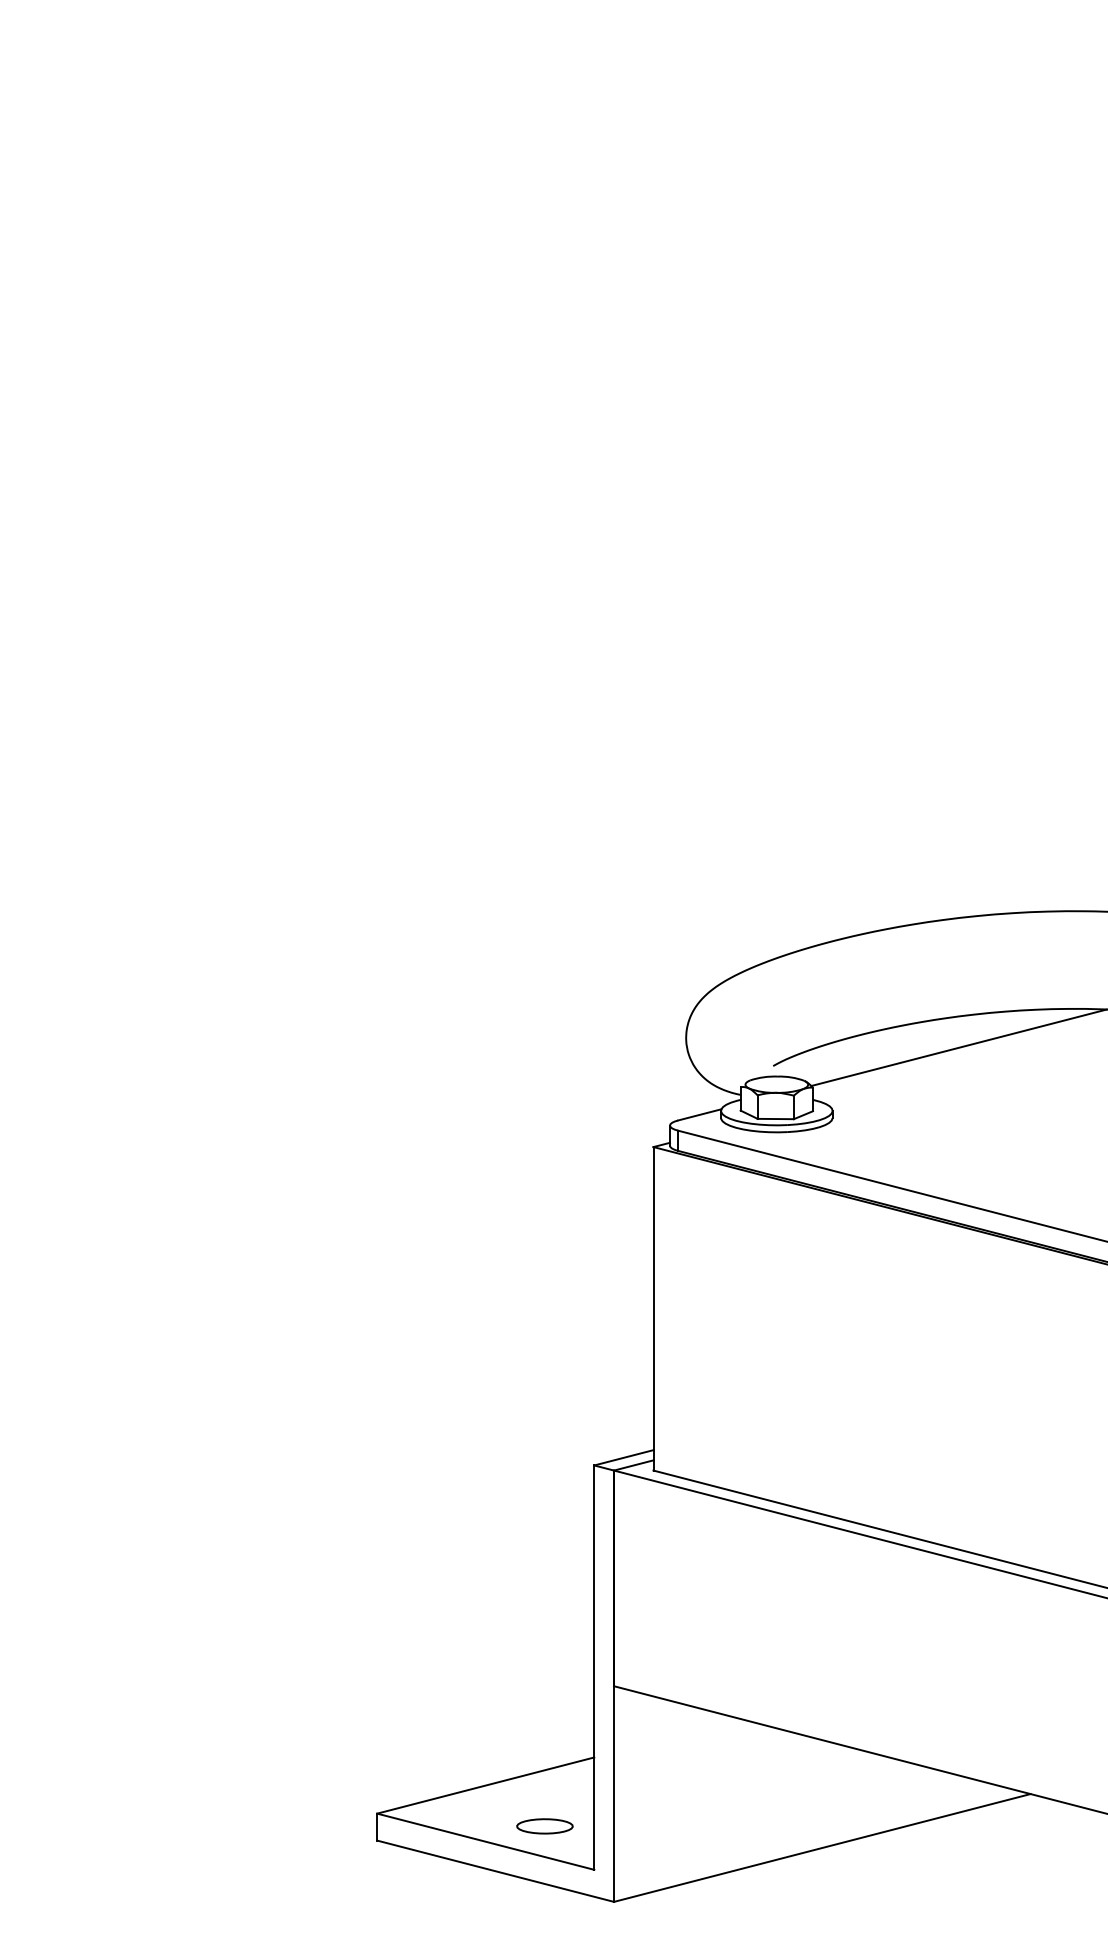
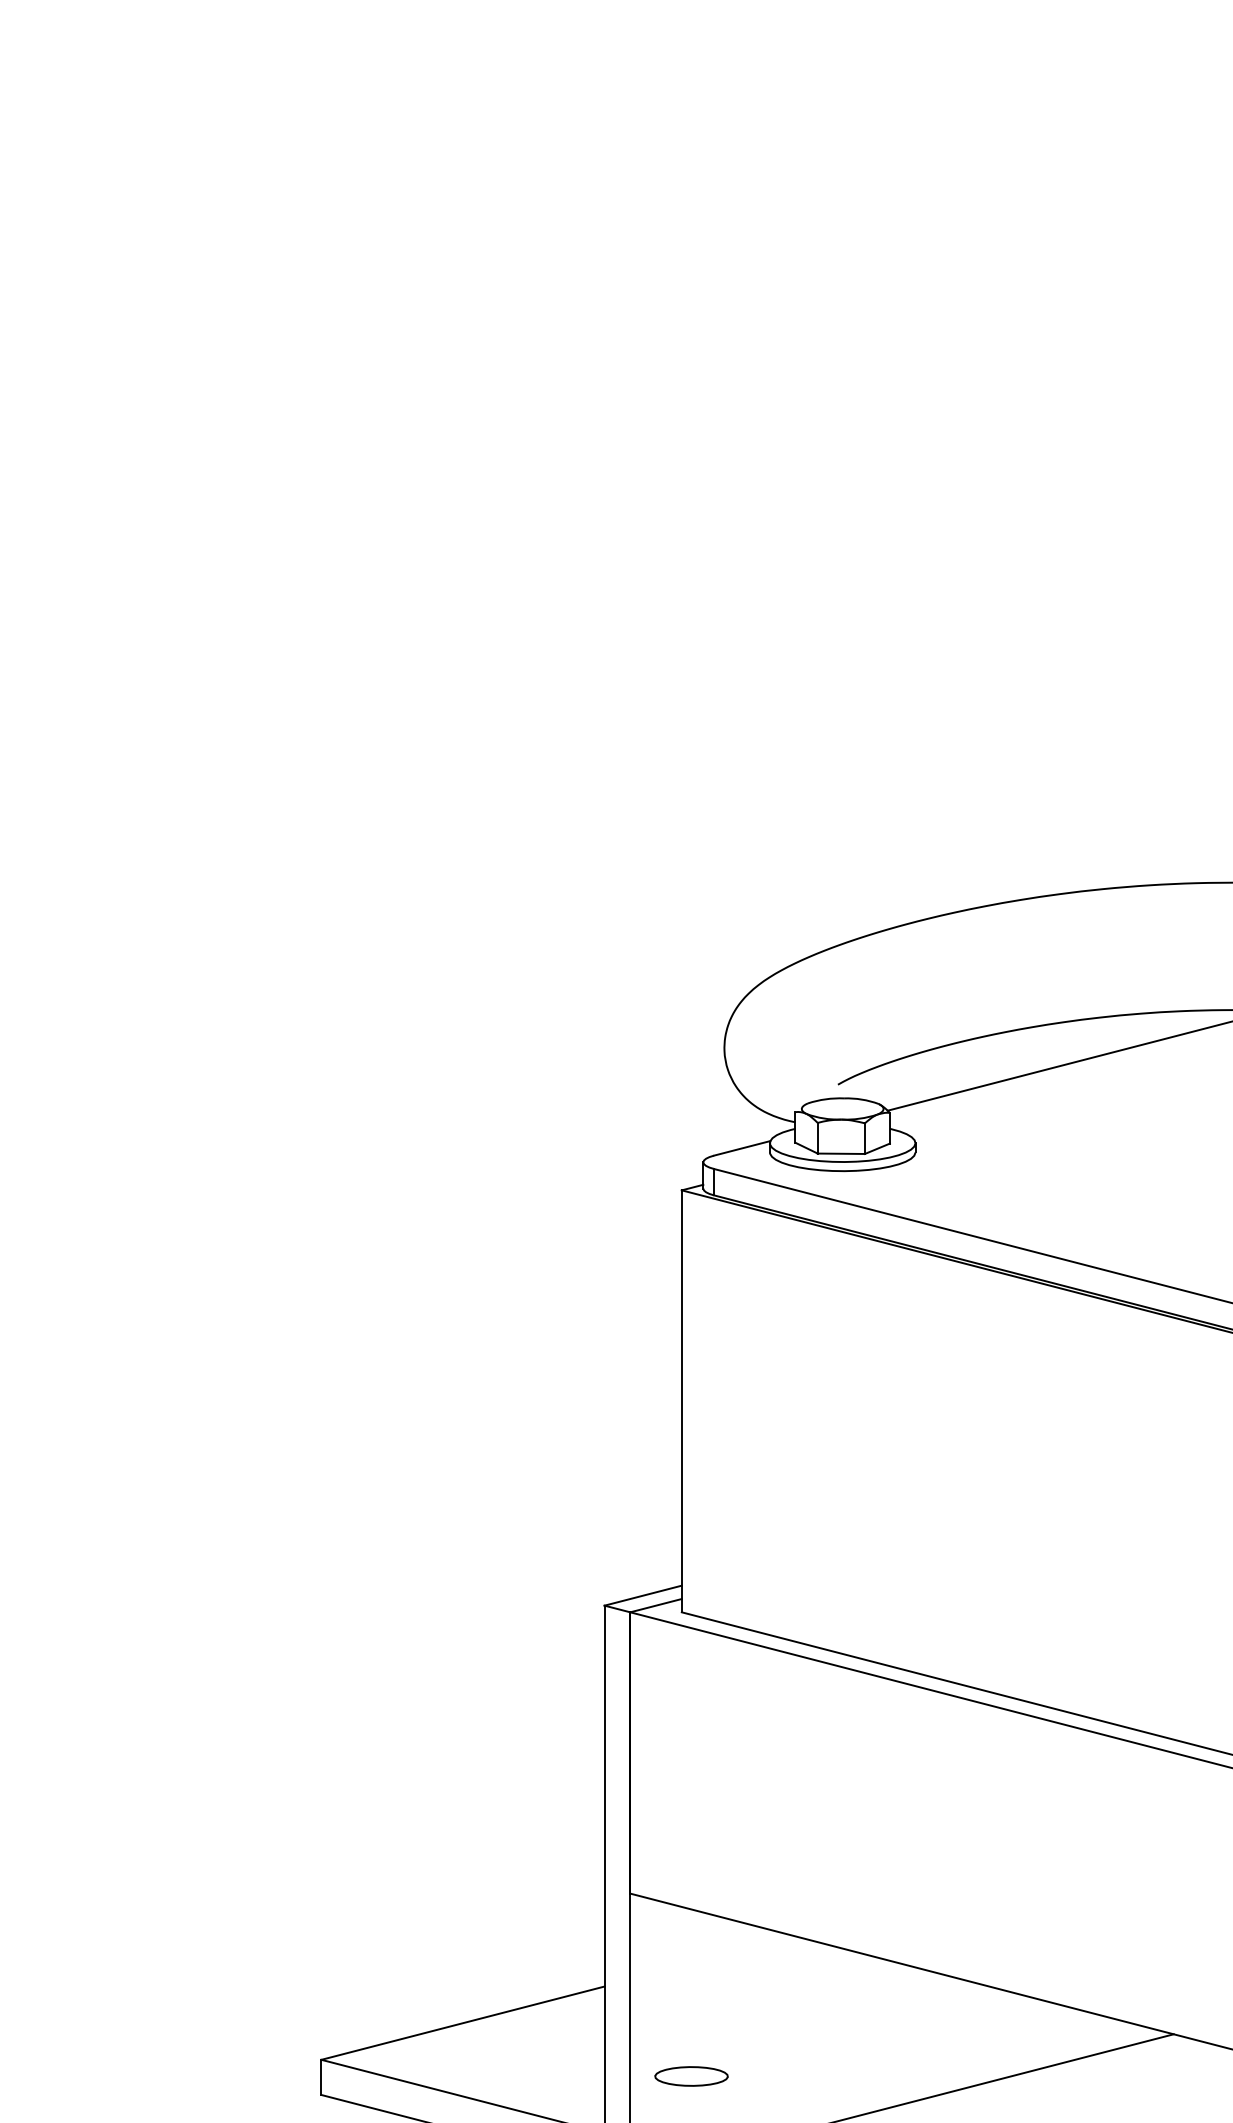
part: (544, 1826) -> (690, 2076), moved

